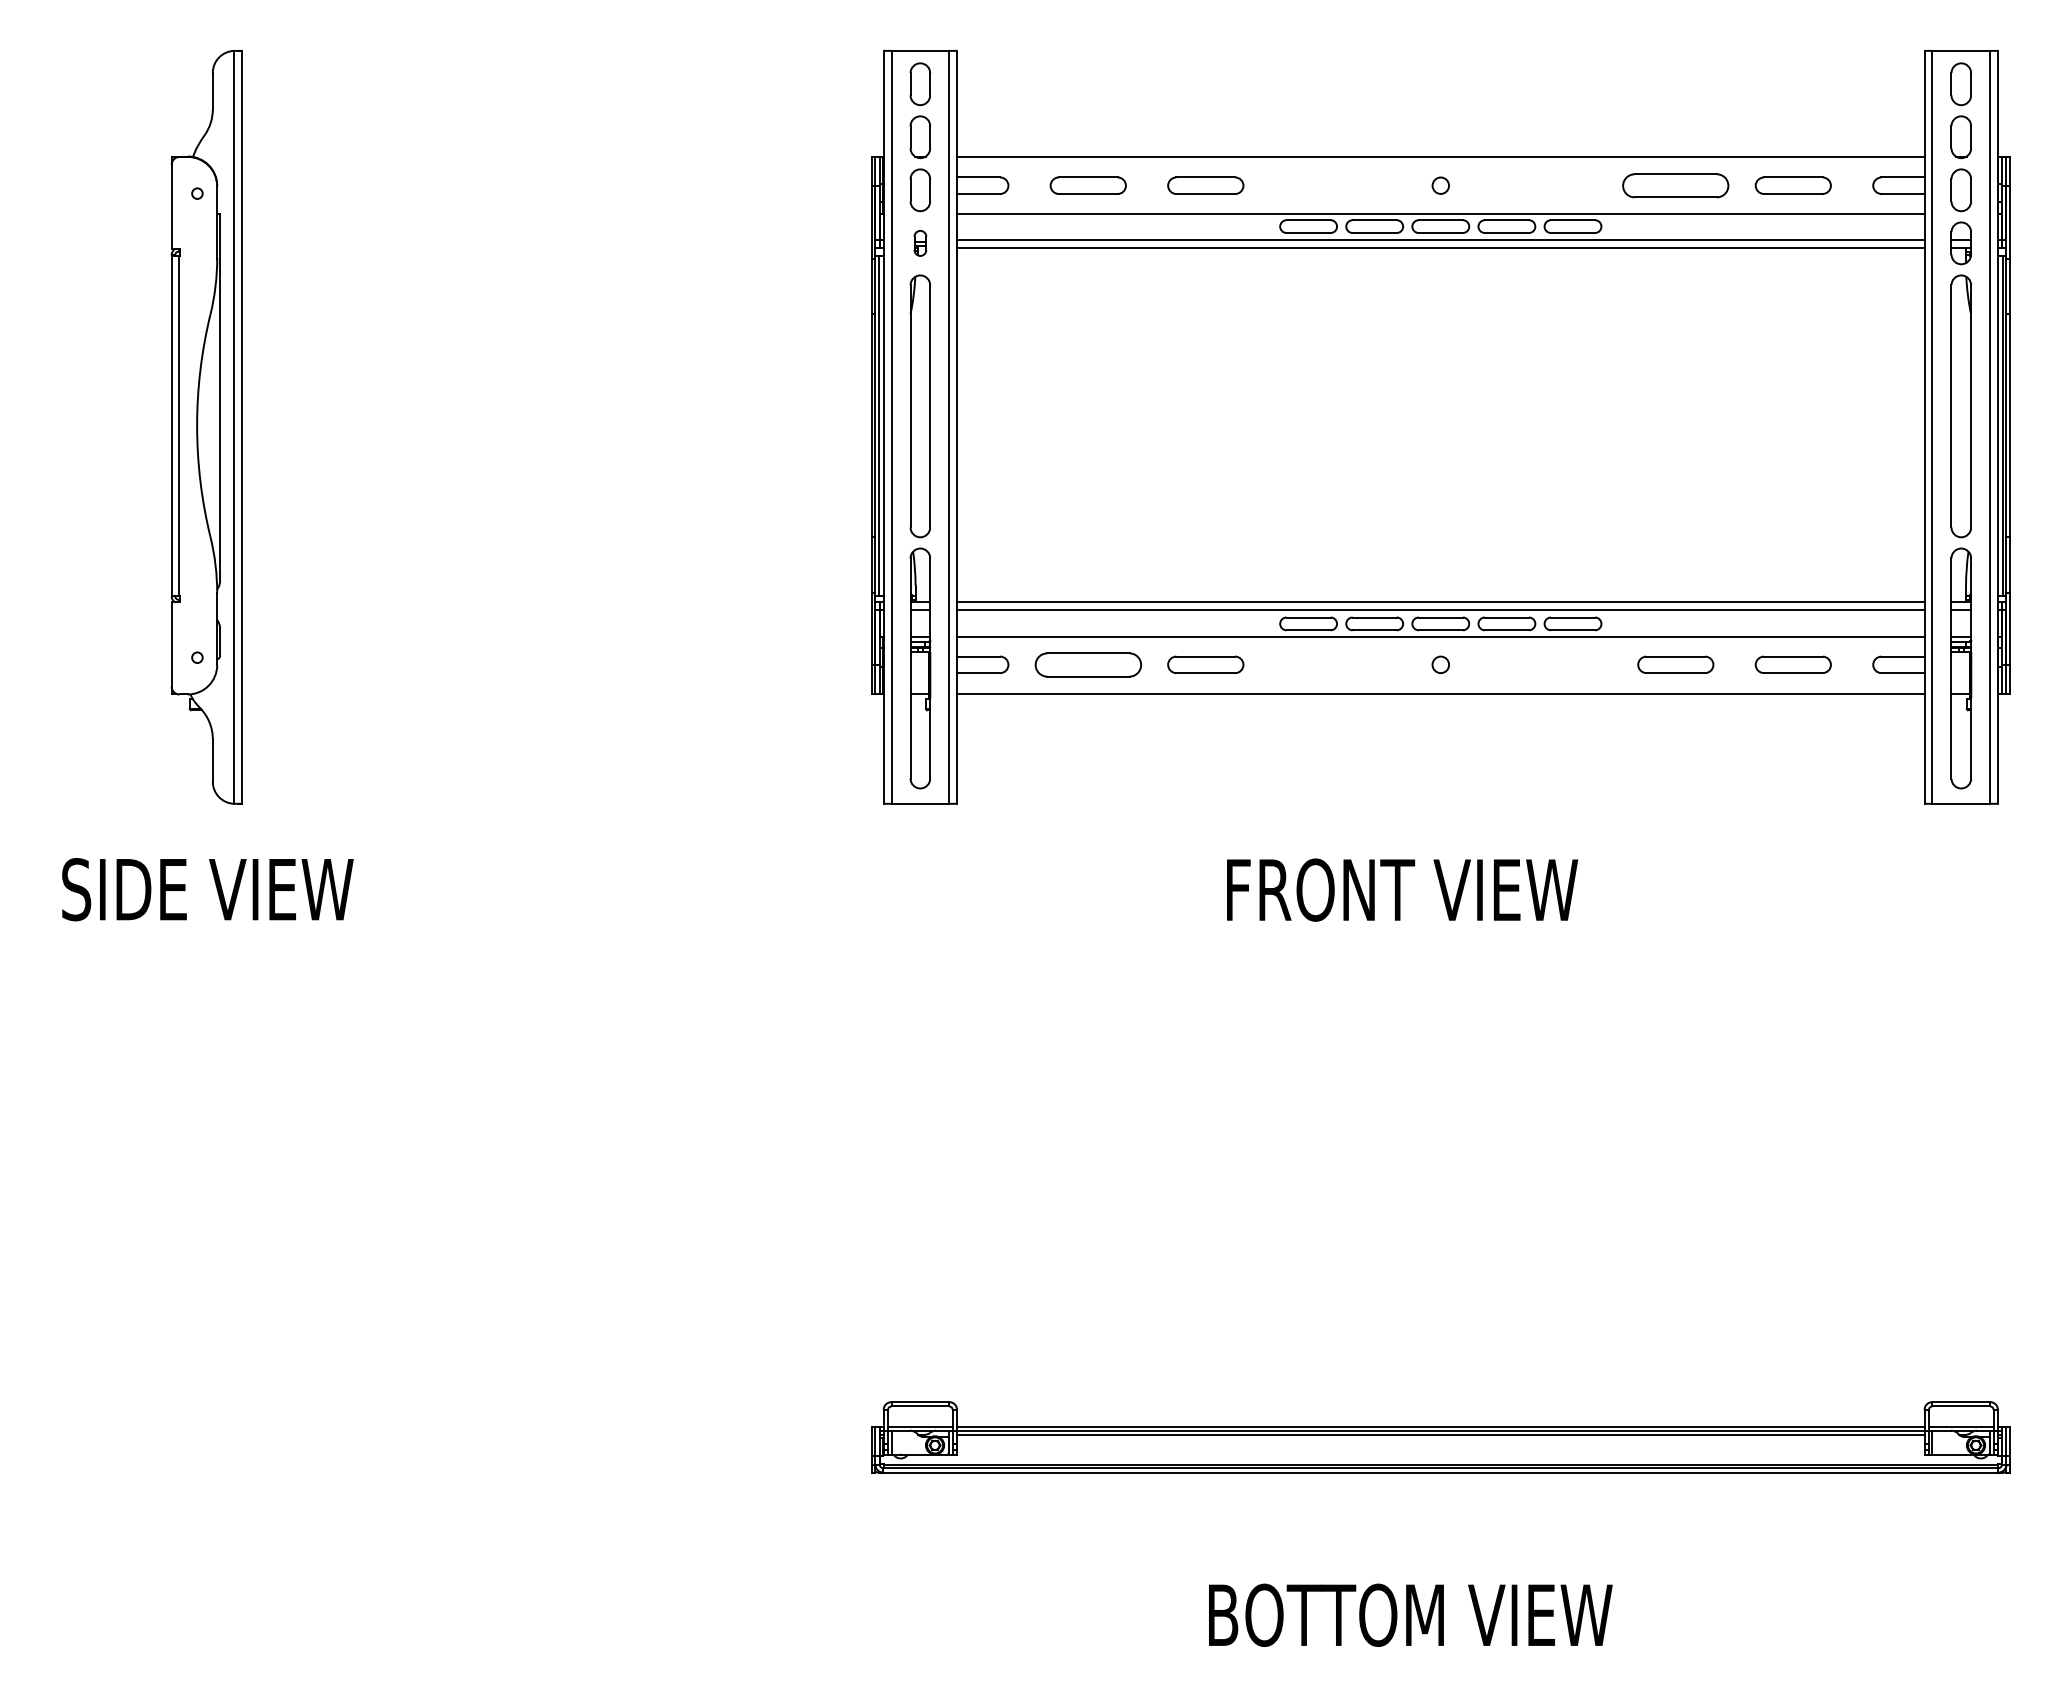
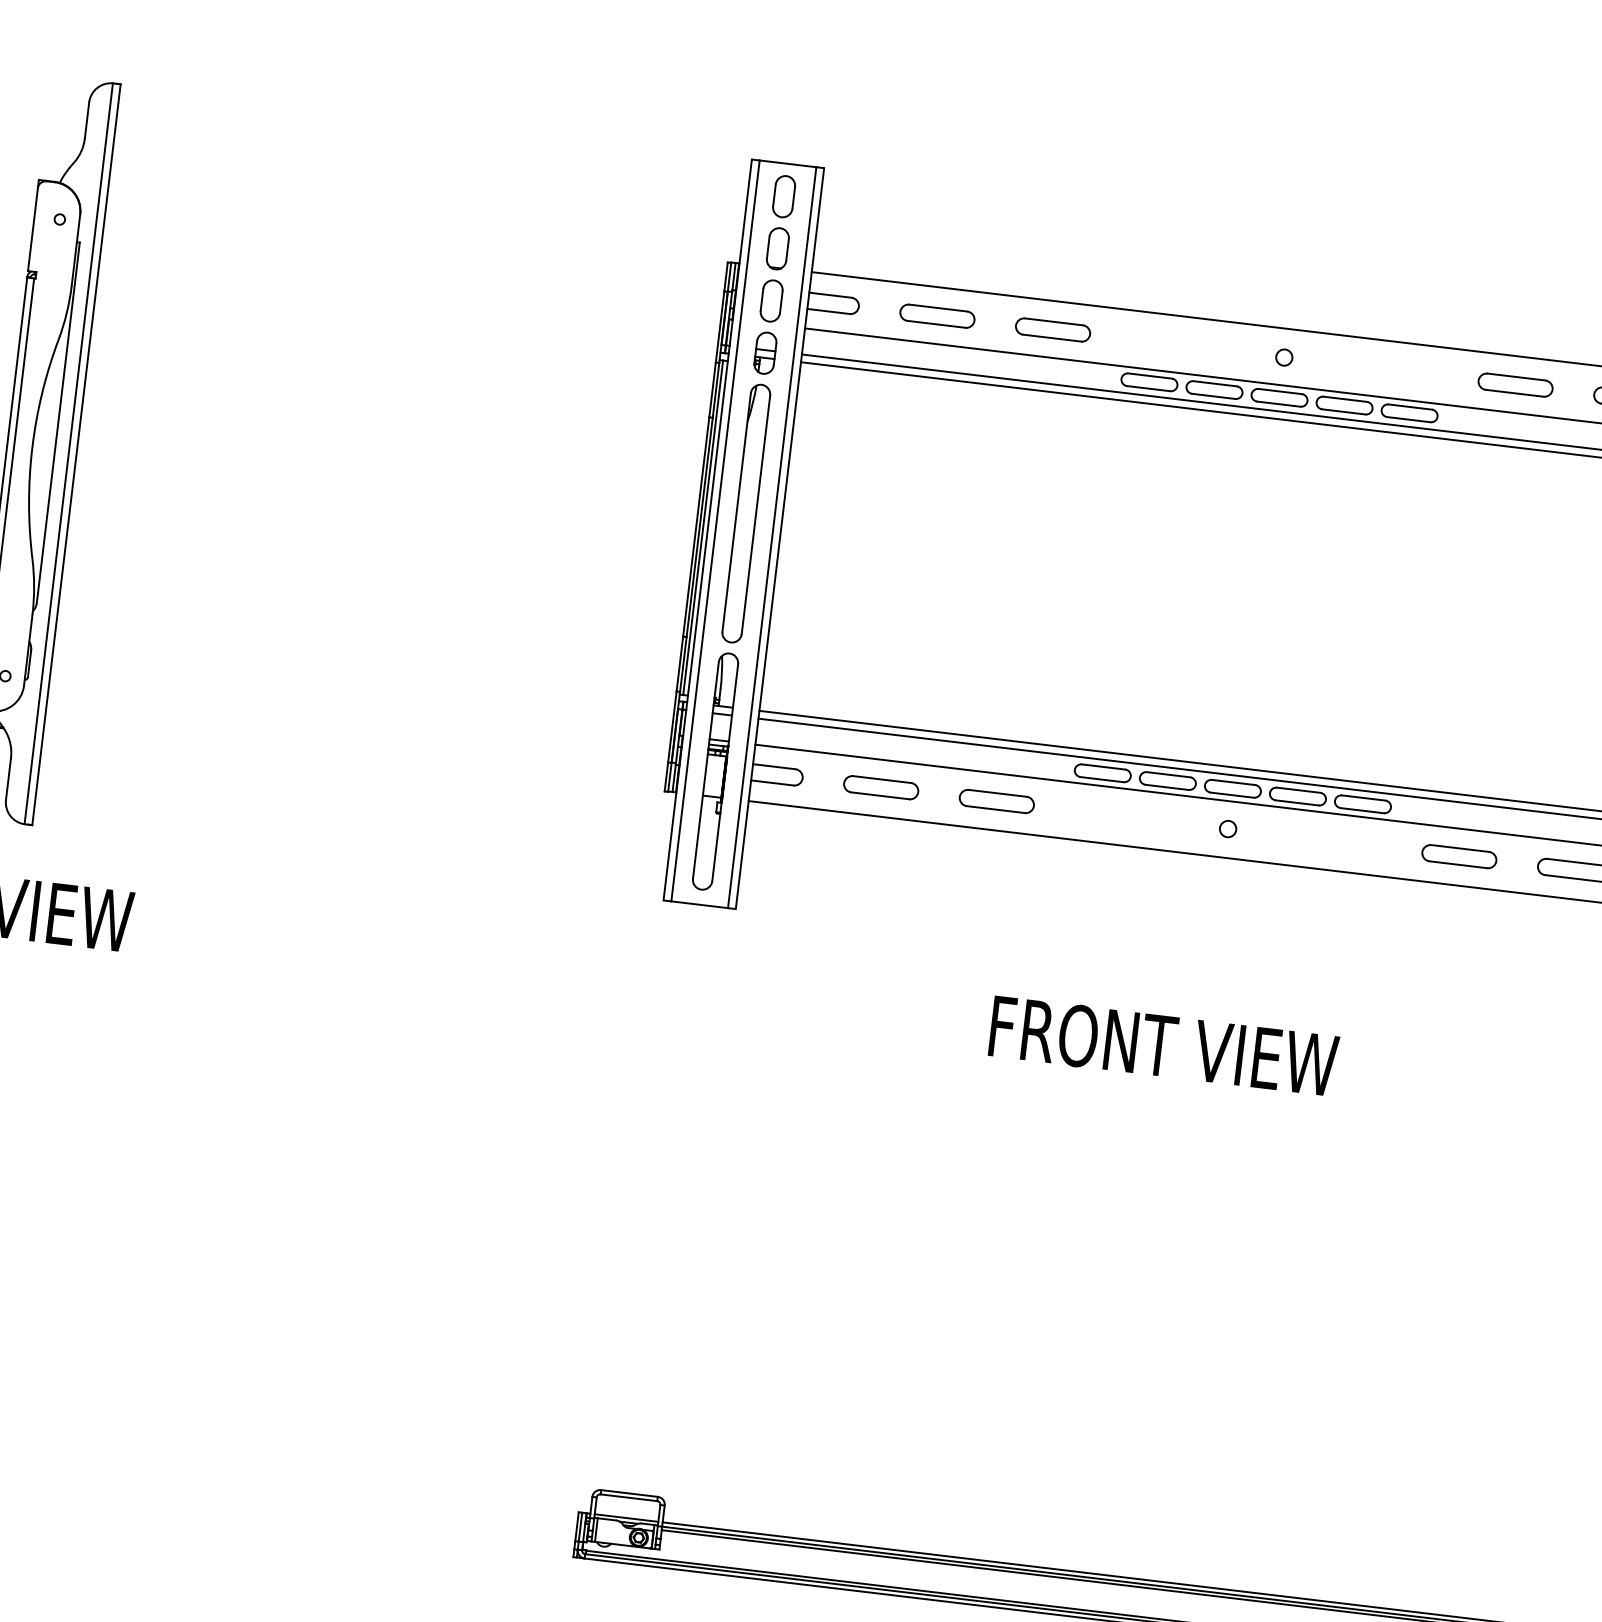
part: (1675, 185) -> (1515, 384), size x0.71
part: (920, 243) -> (765, 353), size x1.67
part: (1087, 664) -> (880, 787), size x0.71

